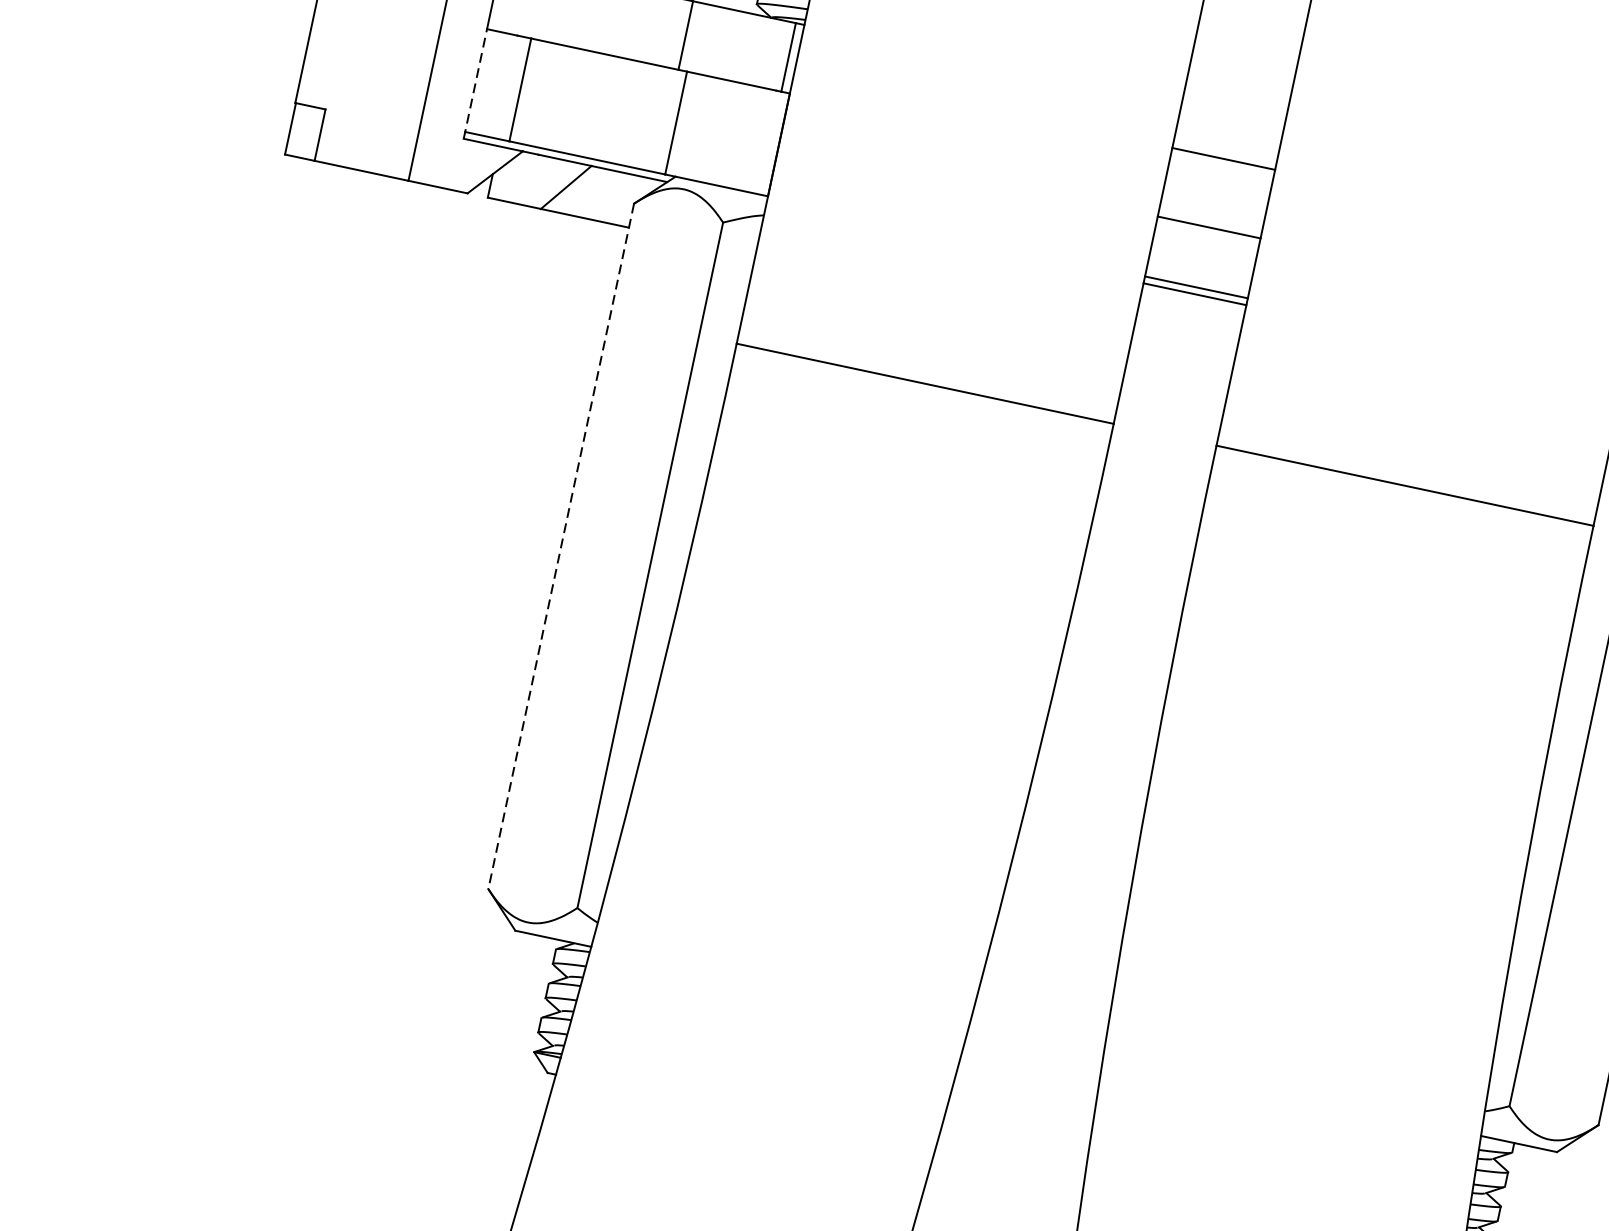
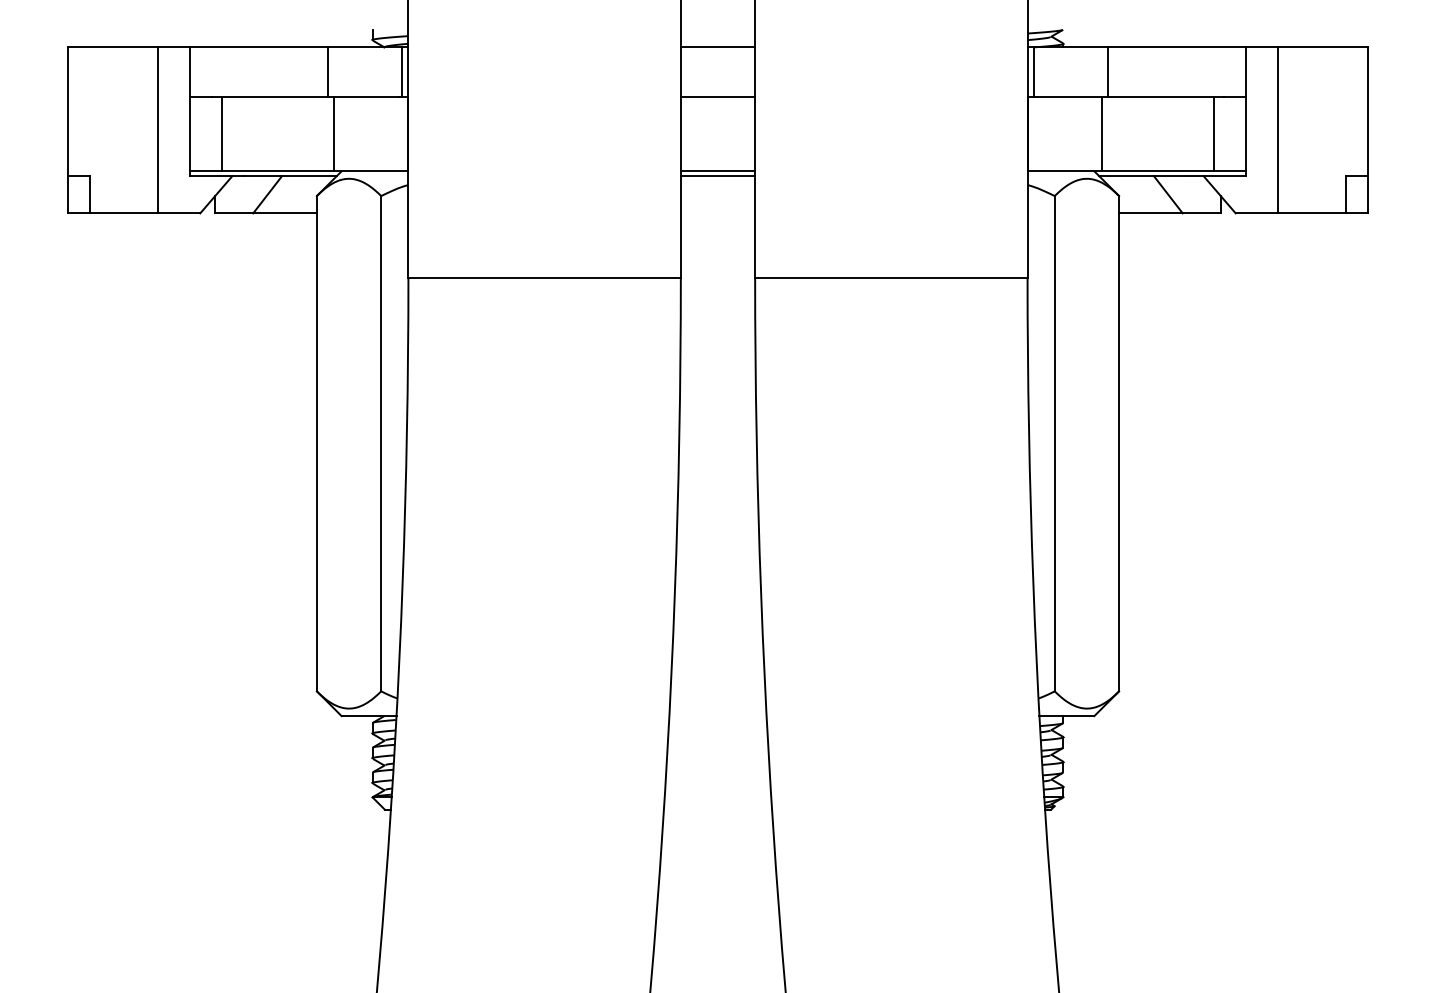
line: (475, 83) -> (189, 136), dashed -> solid
line: (1223, 158) -> (717, 47), moved
line: (1208, 226) -> (717, 96), moved
line: (560, 546) -> (316, 443), dashed -> solid

